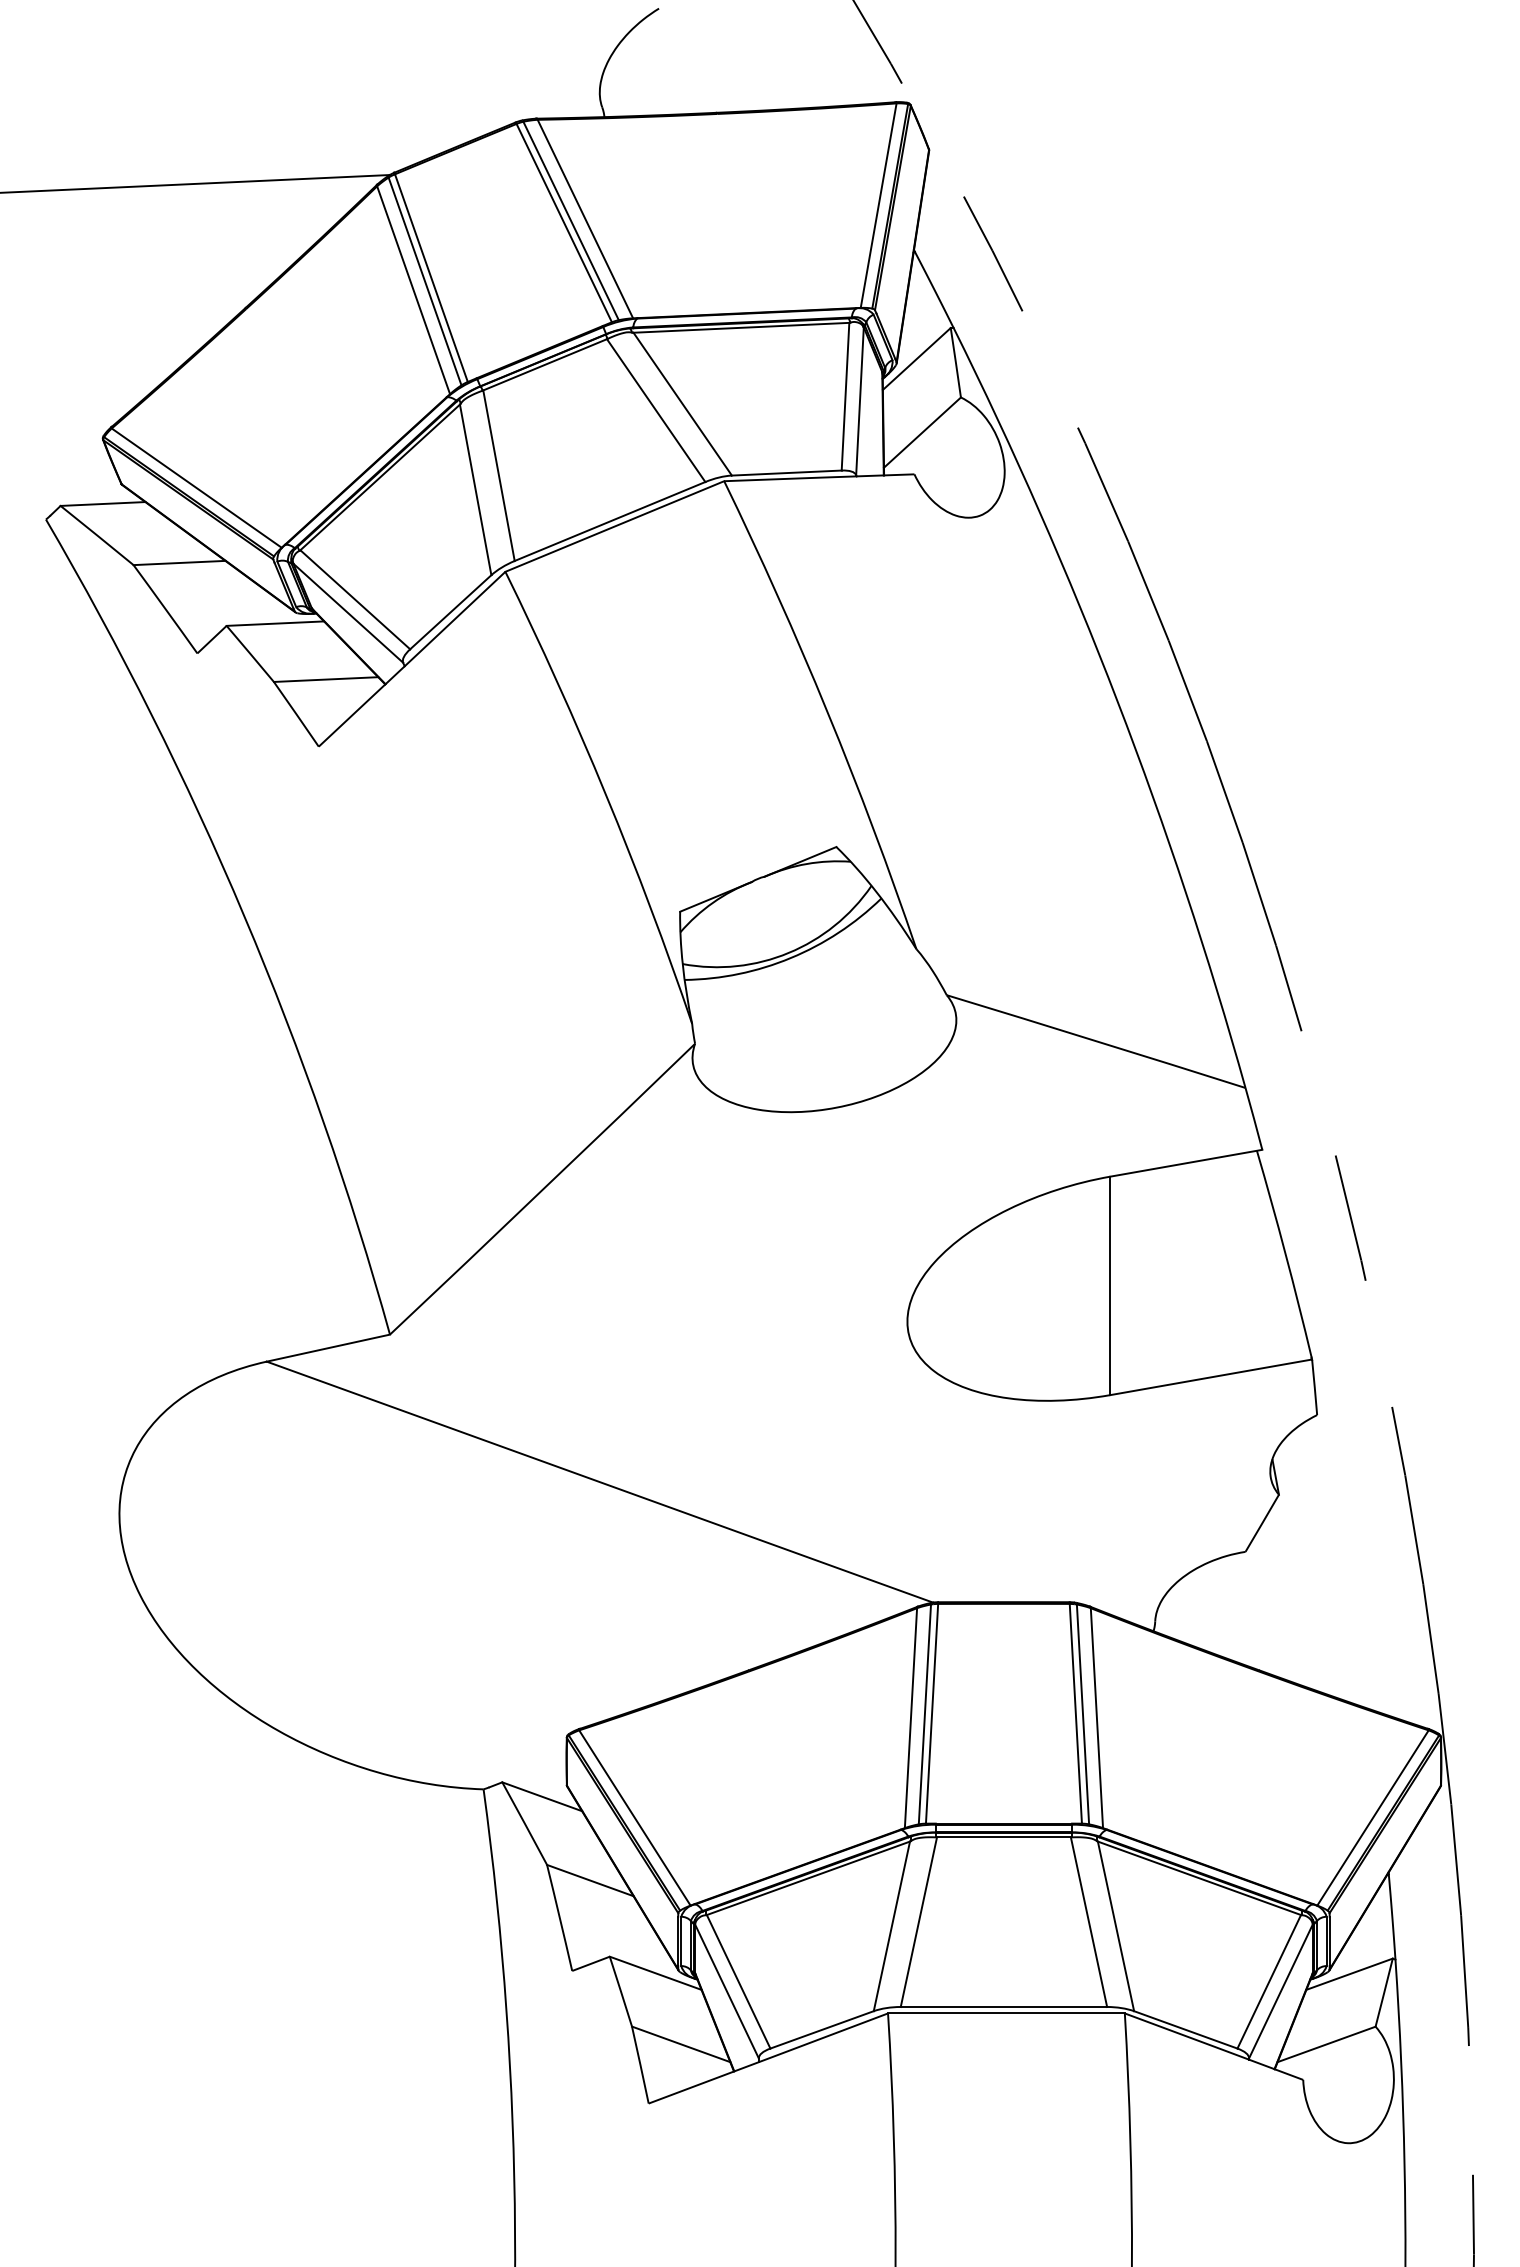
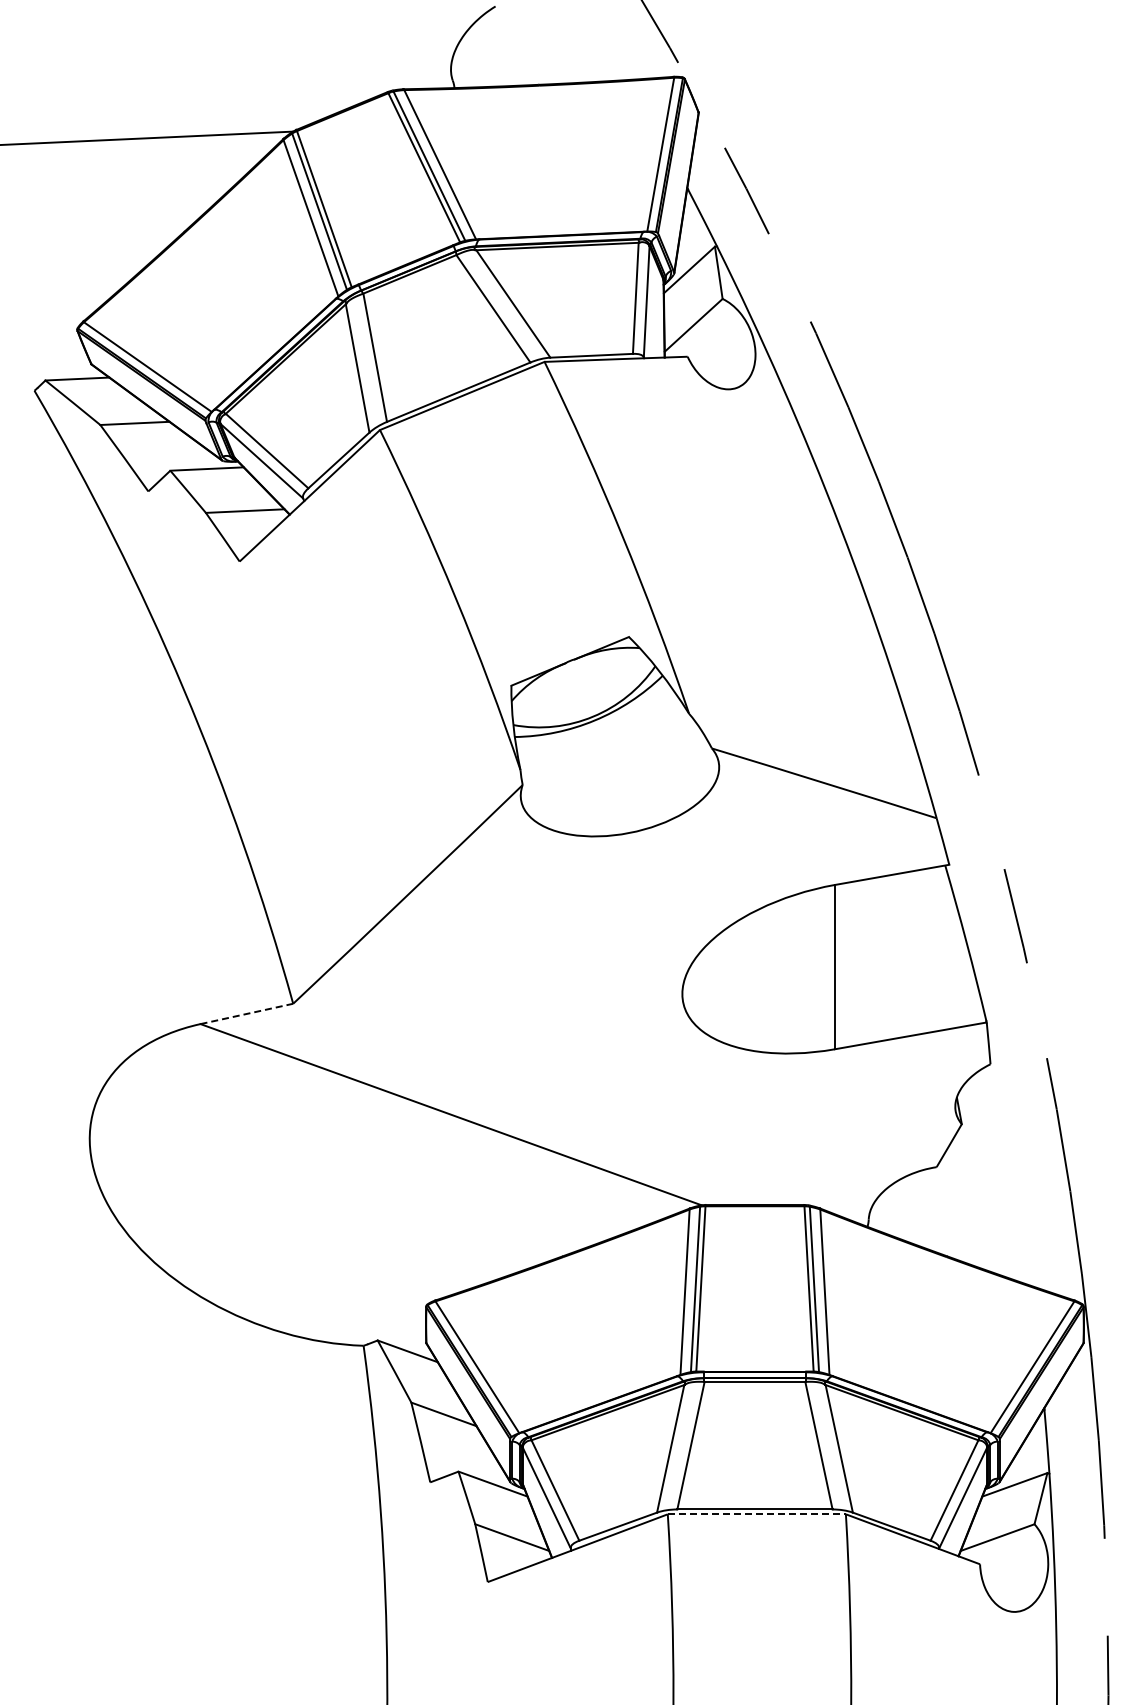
line: (329, 1347) -> (247, 1013), solid -> dashed
line: (1007, 2013) -> (757, 1514), solid -> dashed

